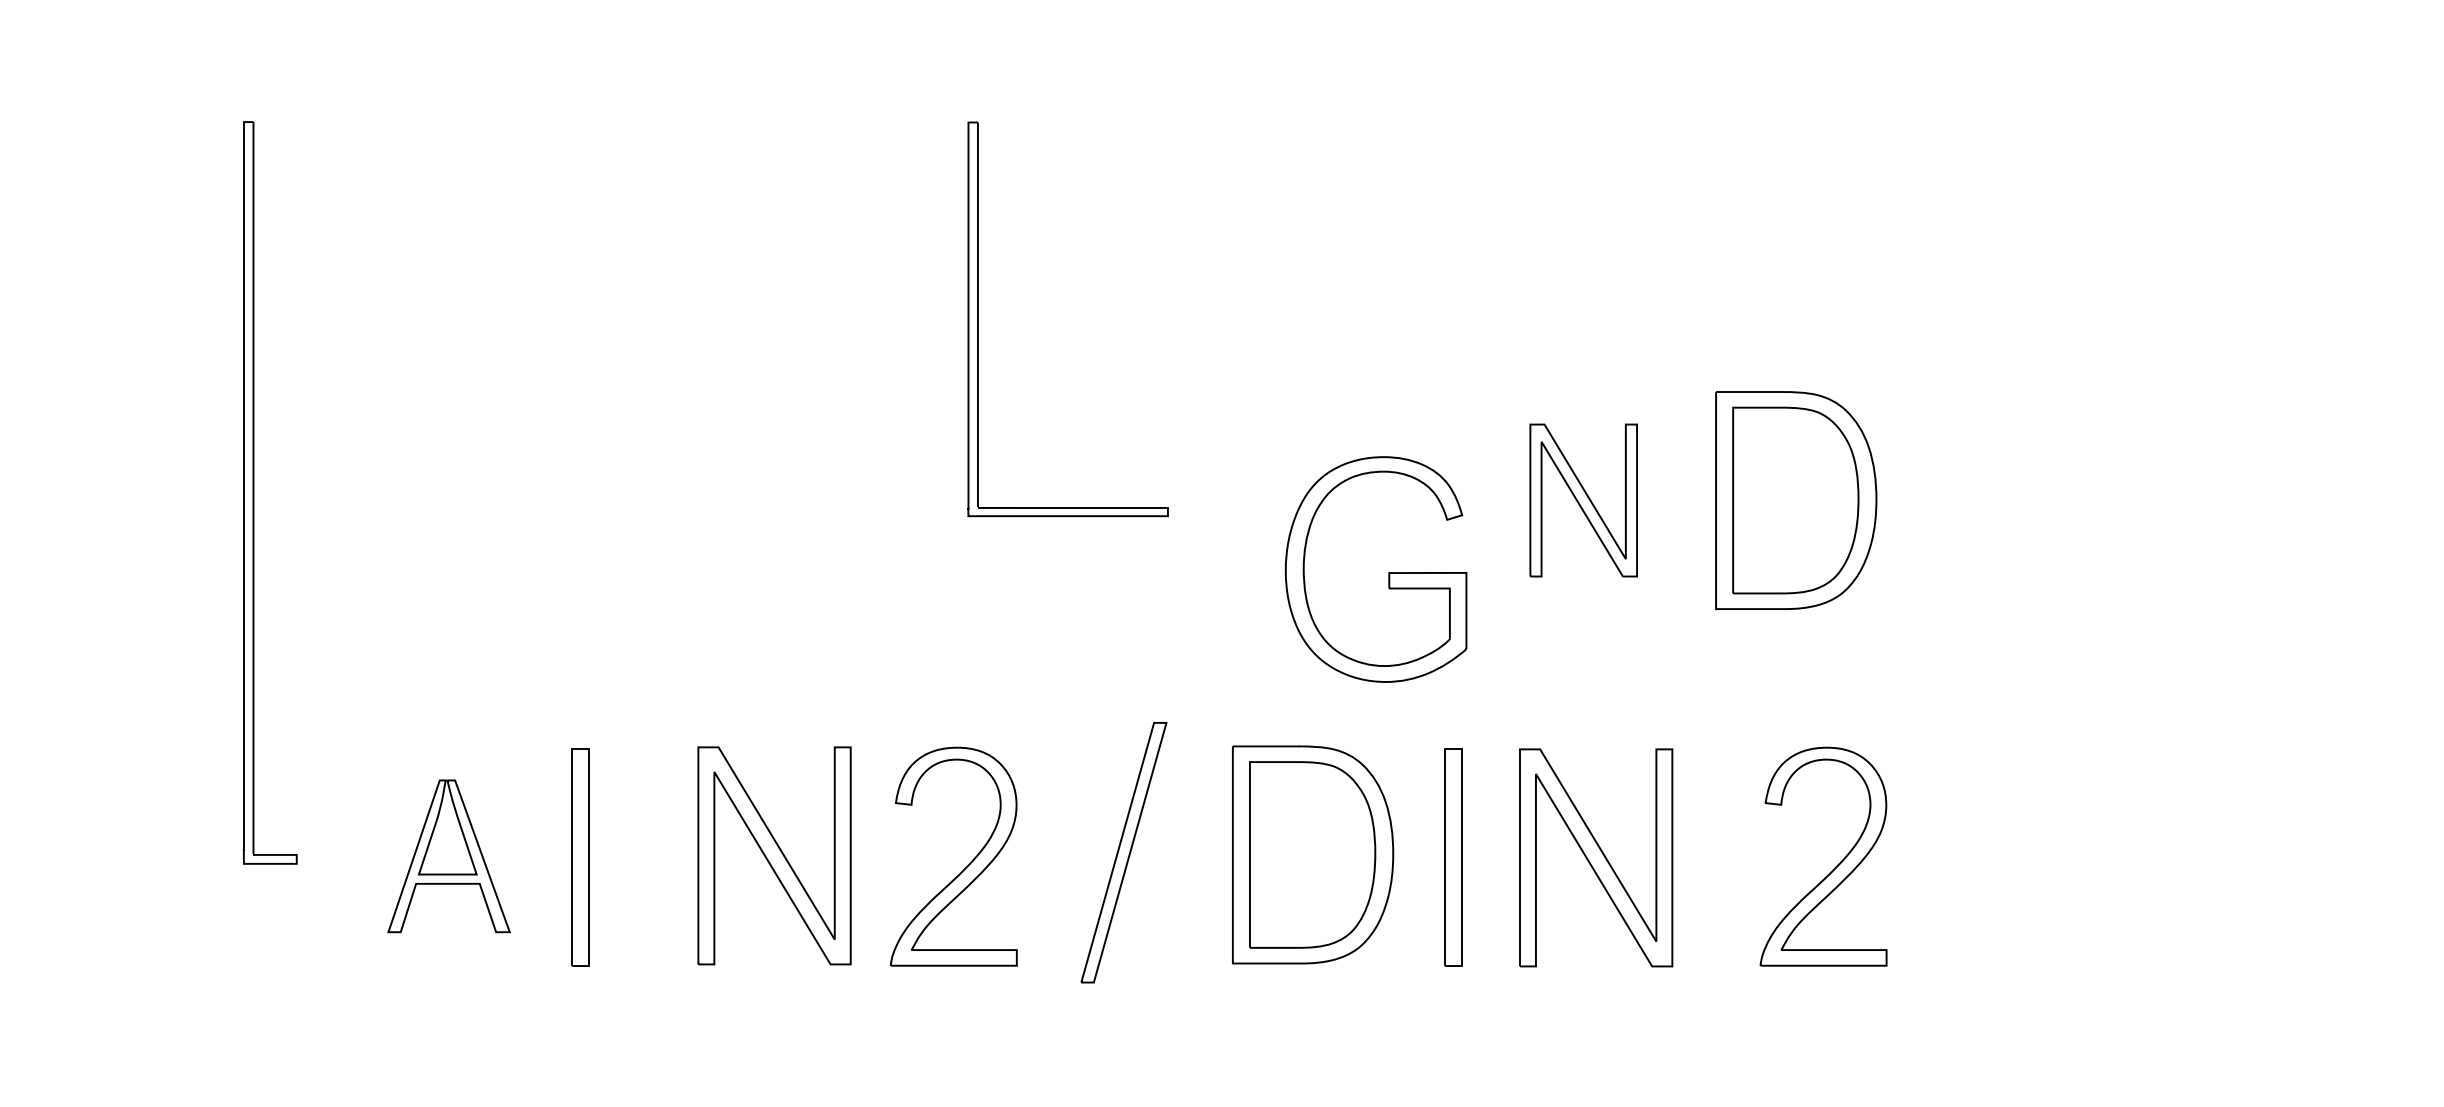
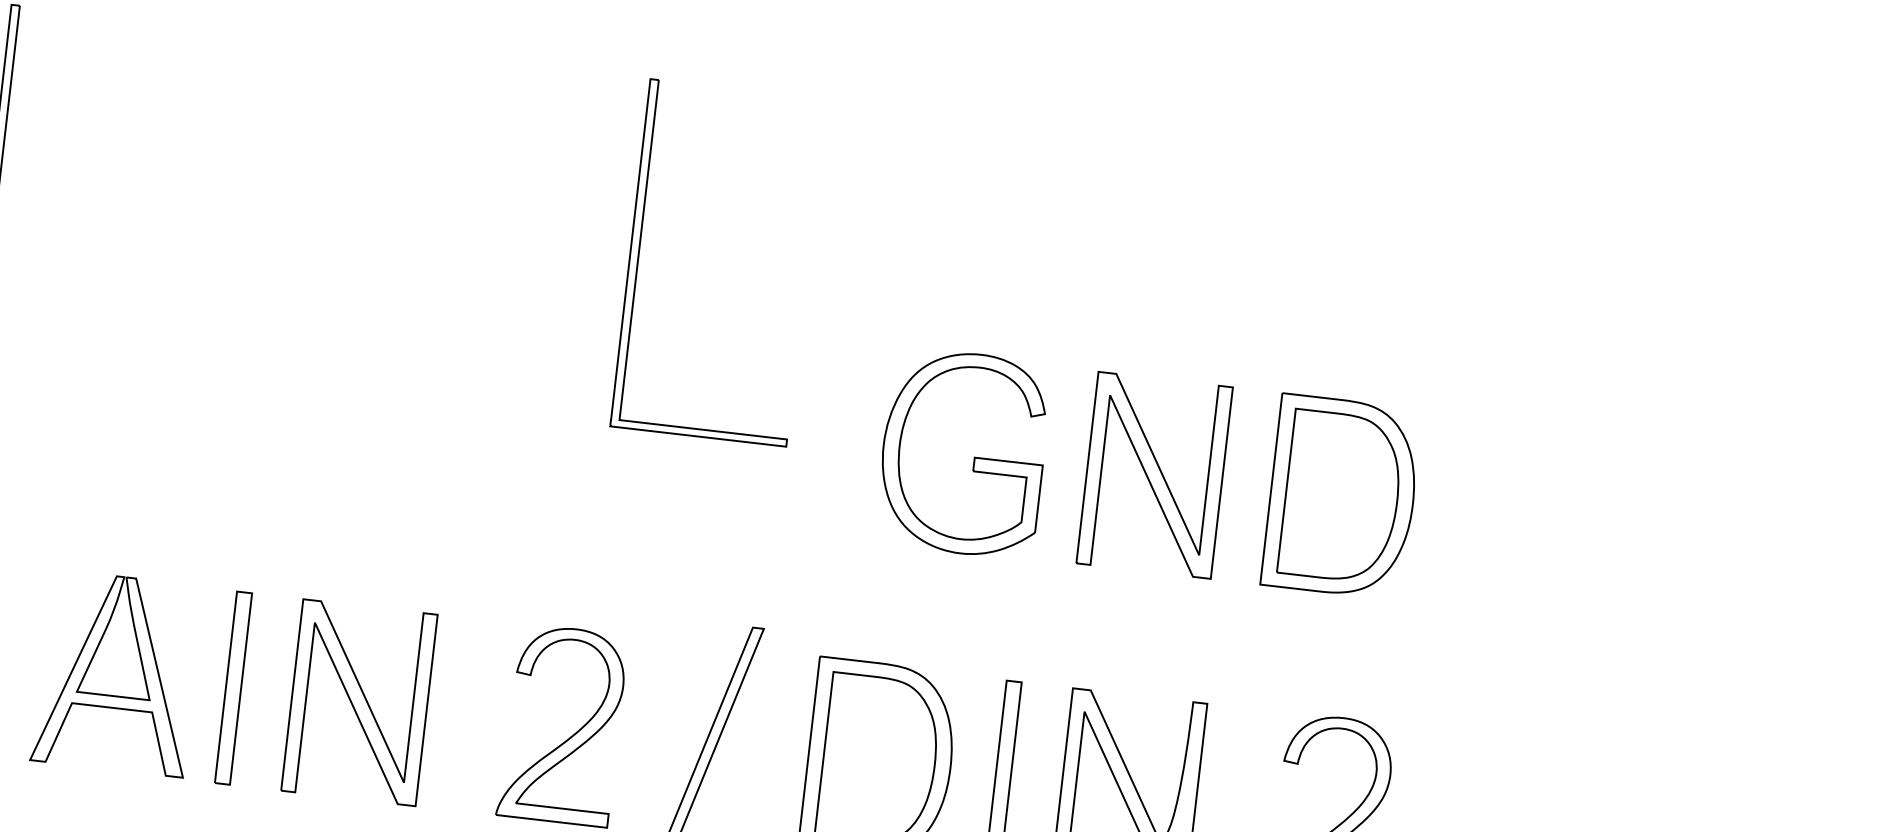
part: (1583, 500) -> (1154, 475), size x1.43
part: (1388, 572) -> (974, 457), moved
part: (774, 855) -> (359, 702), moved
part: (448, 856) -> (116, 673), size x1.43

